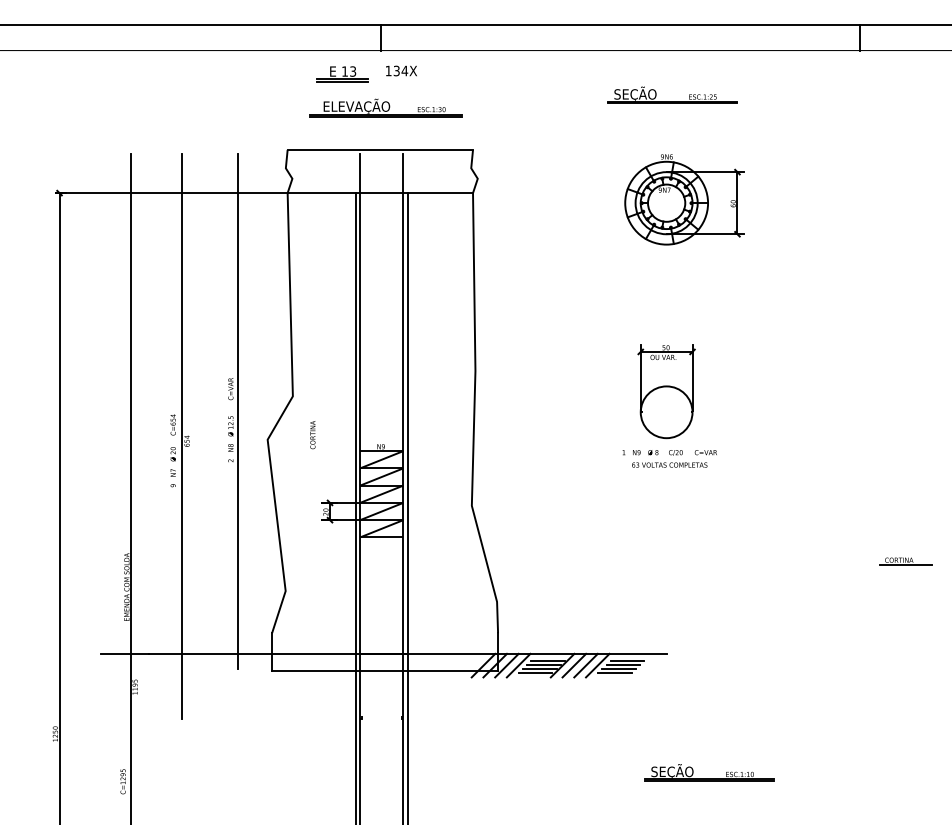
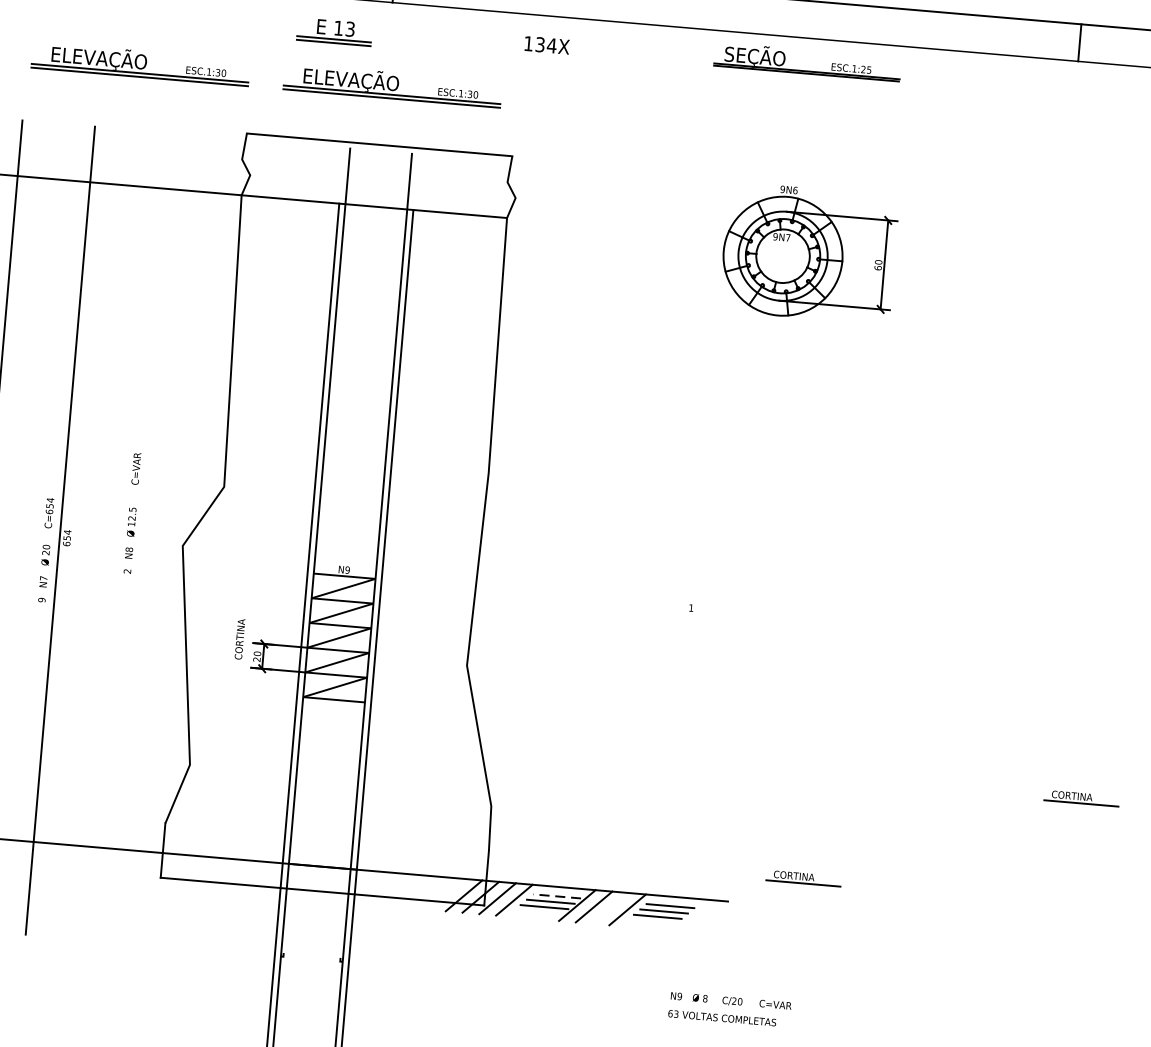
text: (401, 70) -> (547, 44), moved
part: (672, 101) -> (807, 71), moved
part: (209, 107) -> (140, 63), added
part: (666, 391) -> (759, 525), removed
line: (237, 411) -> (143, 501), removed
text: (312, 435) -> (239, 639), moved
text: (674, 458) -> (729, 1009), moved
part: (717, 633) -> (803, 878), added
line: (548, 660) -> (557, 896), solid -> dashed
line: (585, 665) -> (610, 908), removed
line: (535, 672) -> (537, 912), removed
line: (614, 672) -> (650, 921), removed

